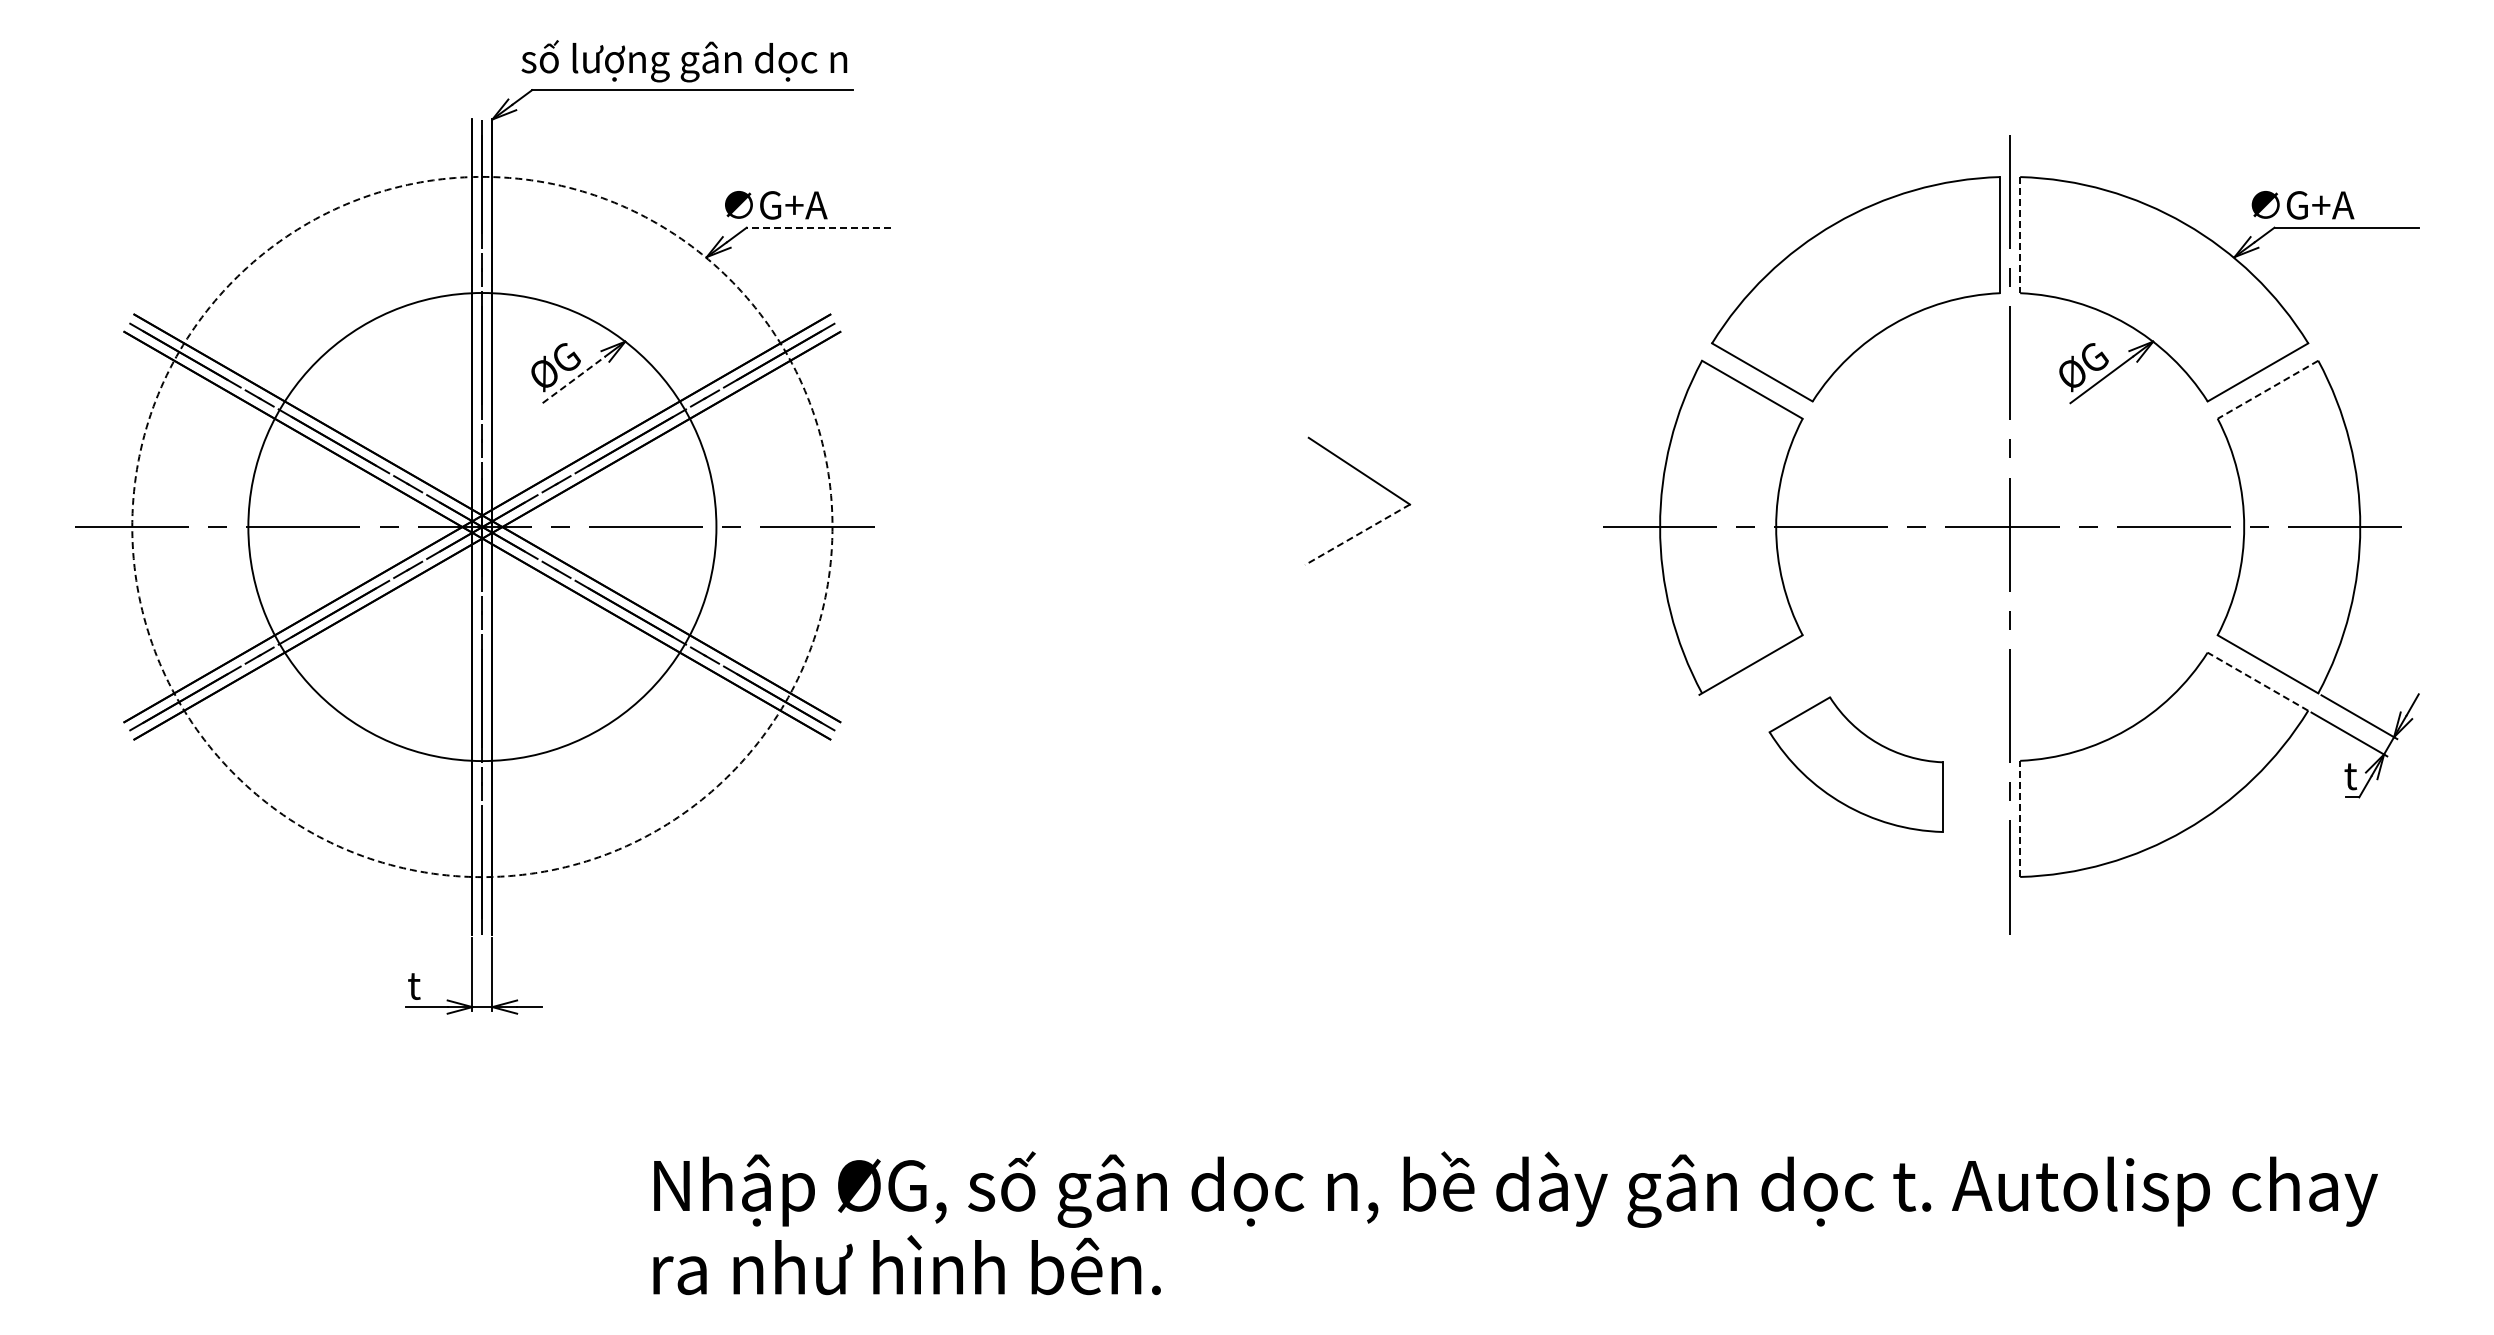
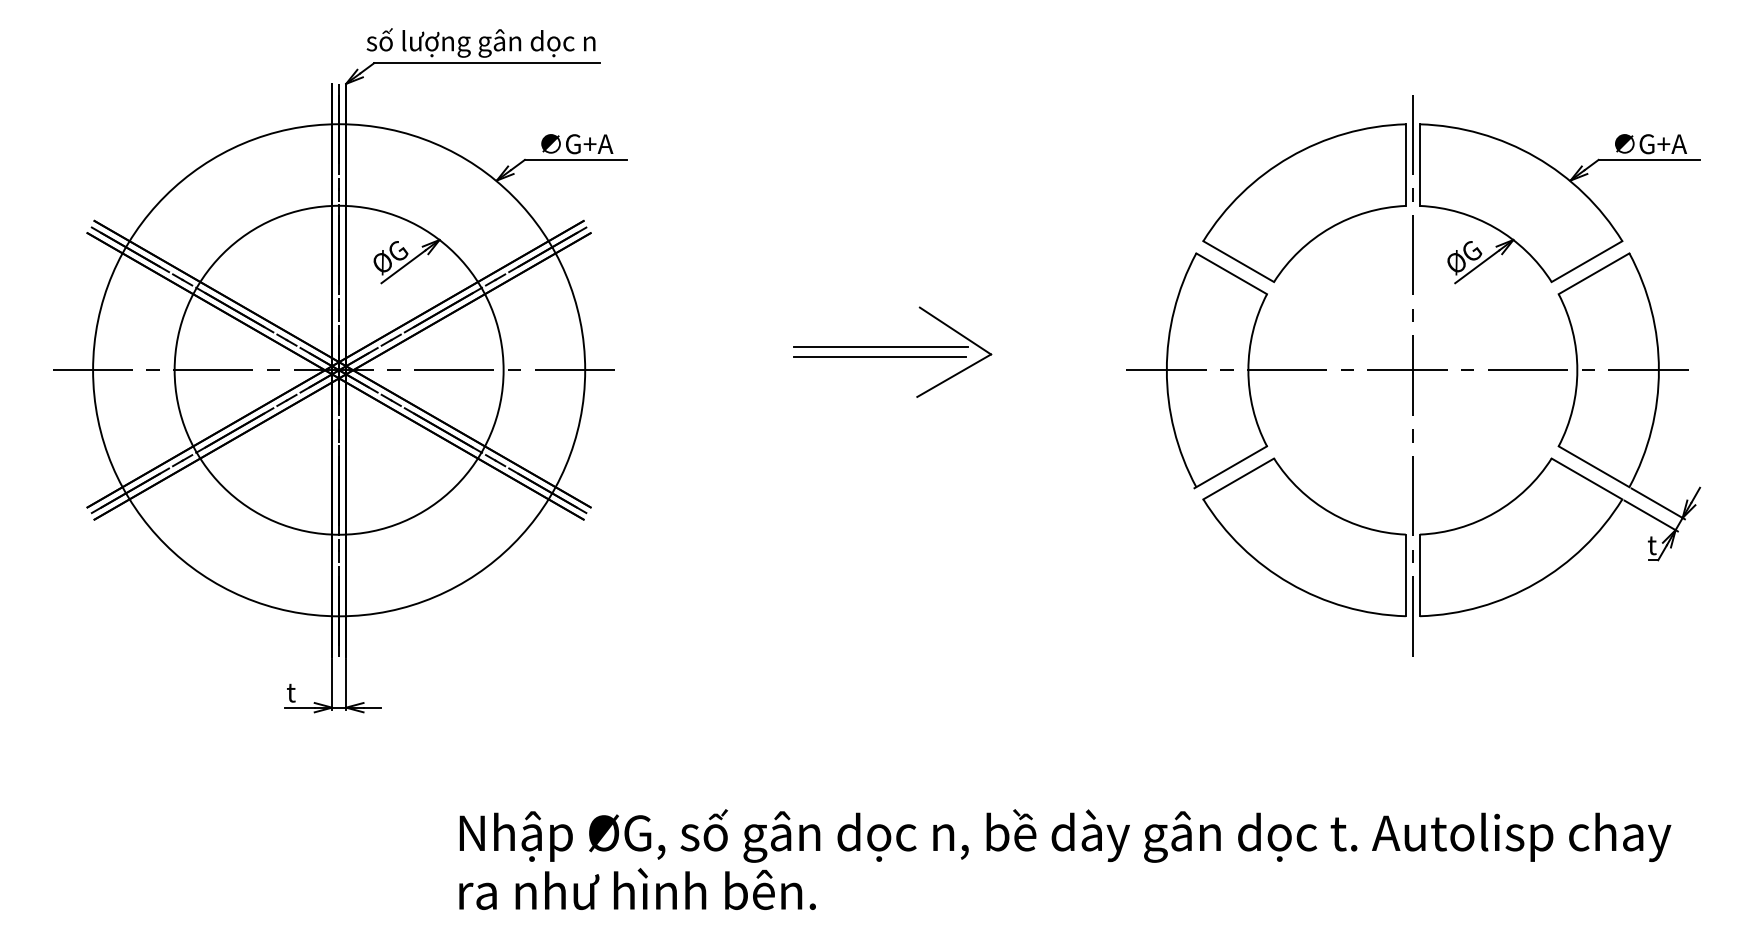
text: (776, 205) -> (577, 144), moved
text: (2302, 205) -> (1650, 144), moved
line: (818, 227) -> (575, 159), dashed -> solid
line: (2020, 235) -> (1420, 165), dashed -> solid
line: (574, 379) -> (403, 266), dashed -> solid
line: (2267, 390) -> (1593, 274), dashed -> solid
line: (1253, 494) -> (881, 347), added
line: (1251, 508) -> (879, 357), added
circle: (482, 526) -> (339, 369), dashed -> solid
line: (1357, 534) -> (954, 375), dashed -> solid
line: (2257, 681) -> (1586, 478), dashed -> solid
part: (1855, 764) -> (1304, 537), size x1.67
line: (2020, 818) -> (1420, 575), dashed -> solid

